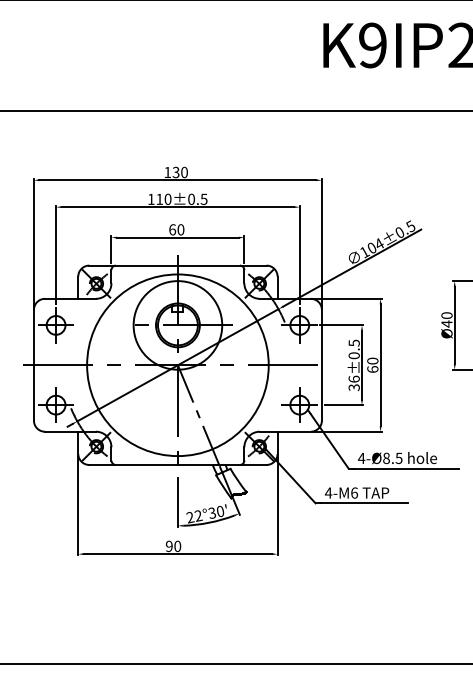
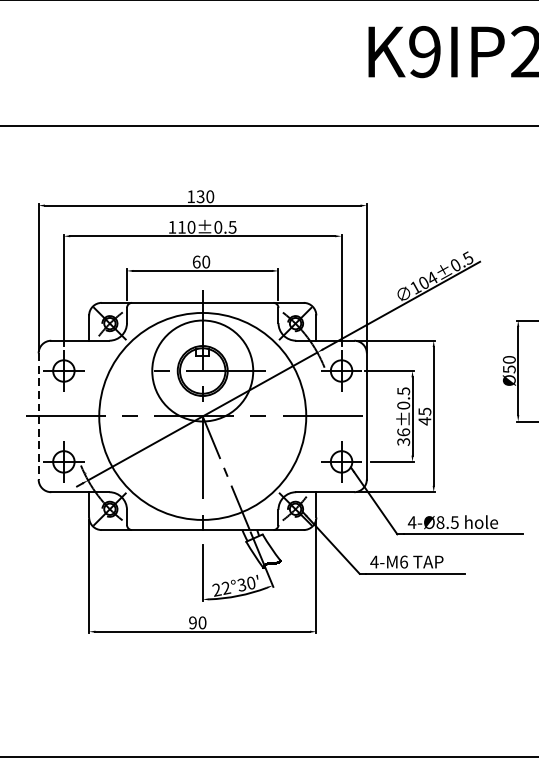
text: (446, 323) -> (508, 368), Ø40 -> Ø50
line: (33, 365) -> (38, 416), solid -> dashed
text: (372, 365) -> (424, 416), 60 -> 45

